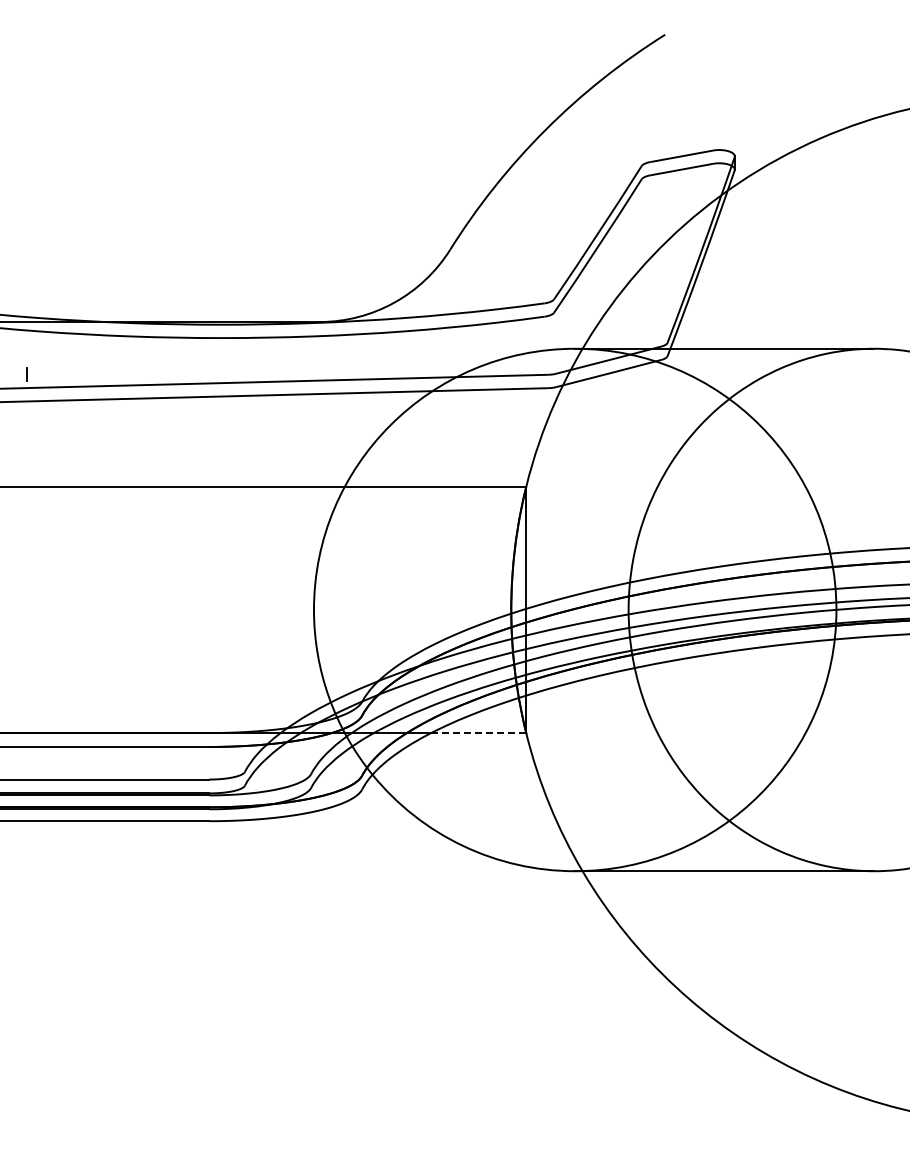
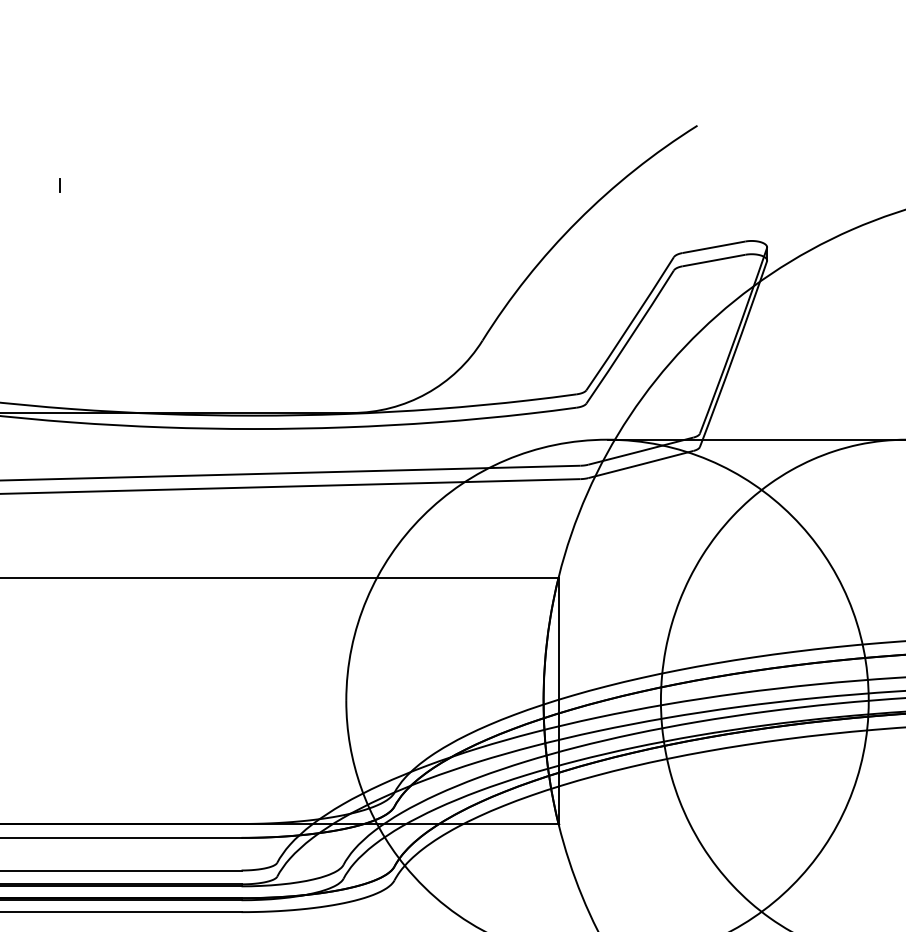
line: (26, 374) -> (58, 185), moved
line: (478, 733) -> (510, 824), dashed -> solid

